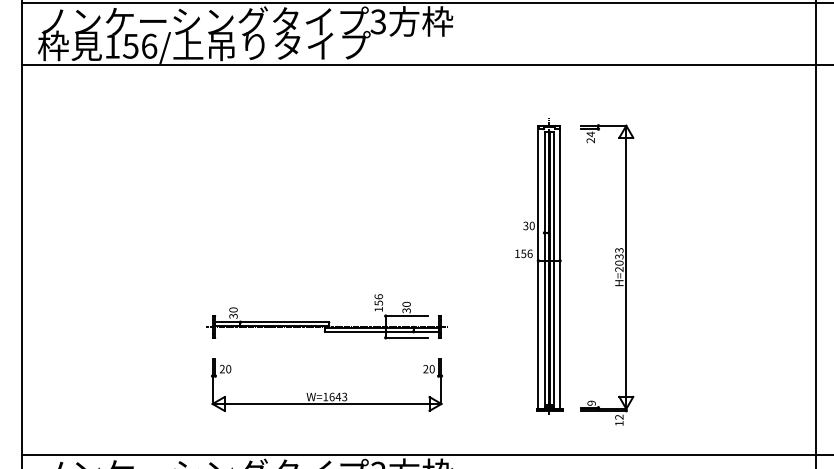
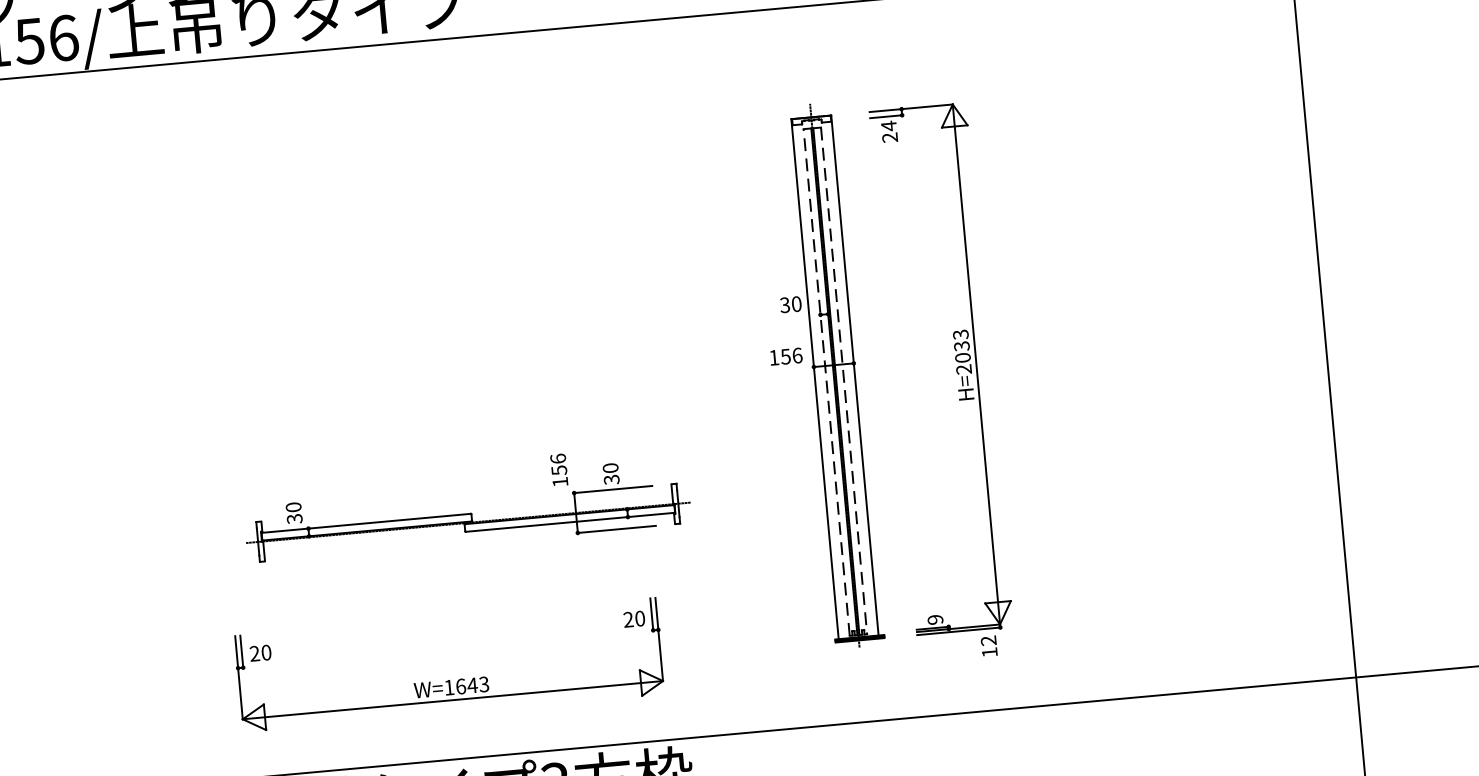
line: (544, 269) -> (826, 382), solid -> dashed
line: (554, 269) -> (844, 380), solid -> dashed
part: (326, 316) -> (465, 503), moved
part: (326, 393) -> (450, 681), moved

